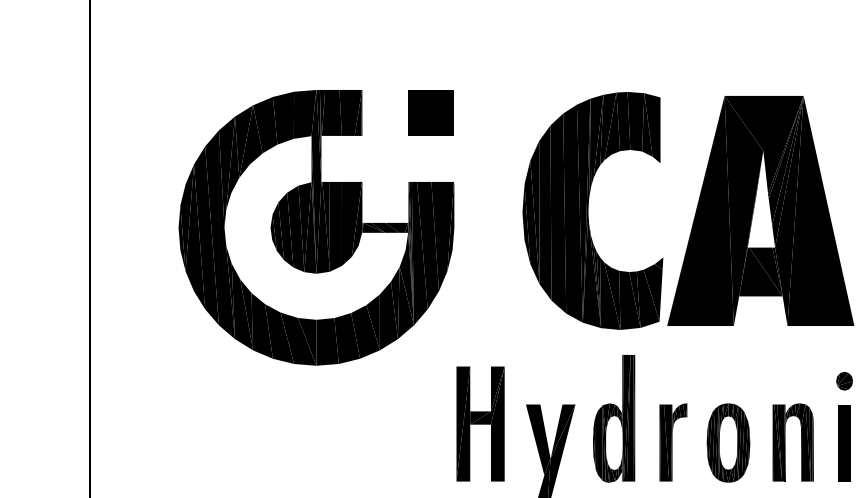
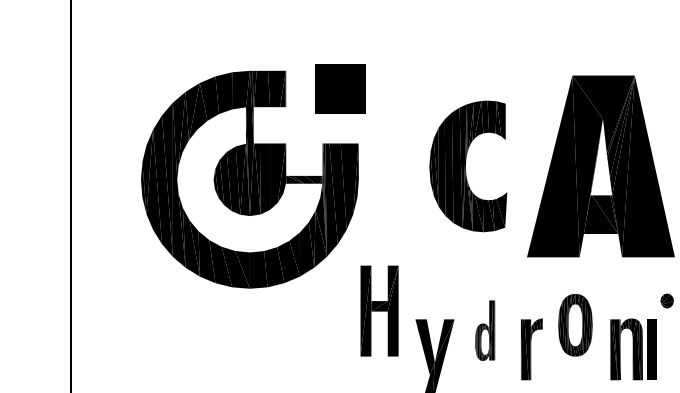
part: (430, 112) -> (340, 88), size x1.4
part: (592, 210) -> (467, 166), size x0.7
part: (614, 418) -> (485, 330), size x0.6
part: (480, 423) -> (379, 310), moved
part: (728, 442) -> (575, 324), moved
part: (844, 443) -> (652, 350), moved

